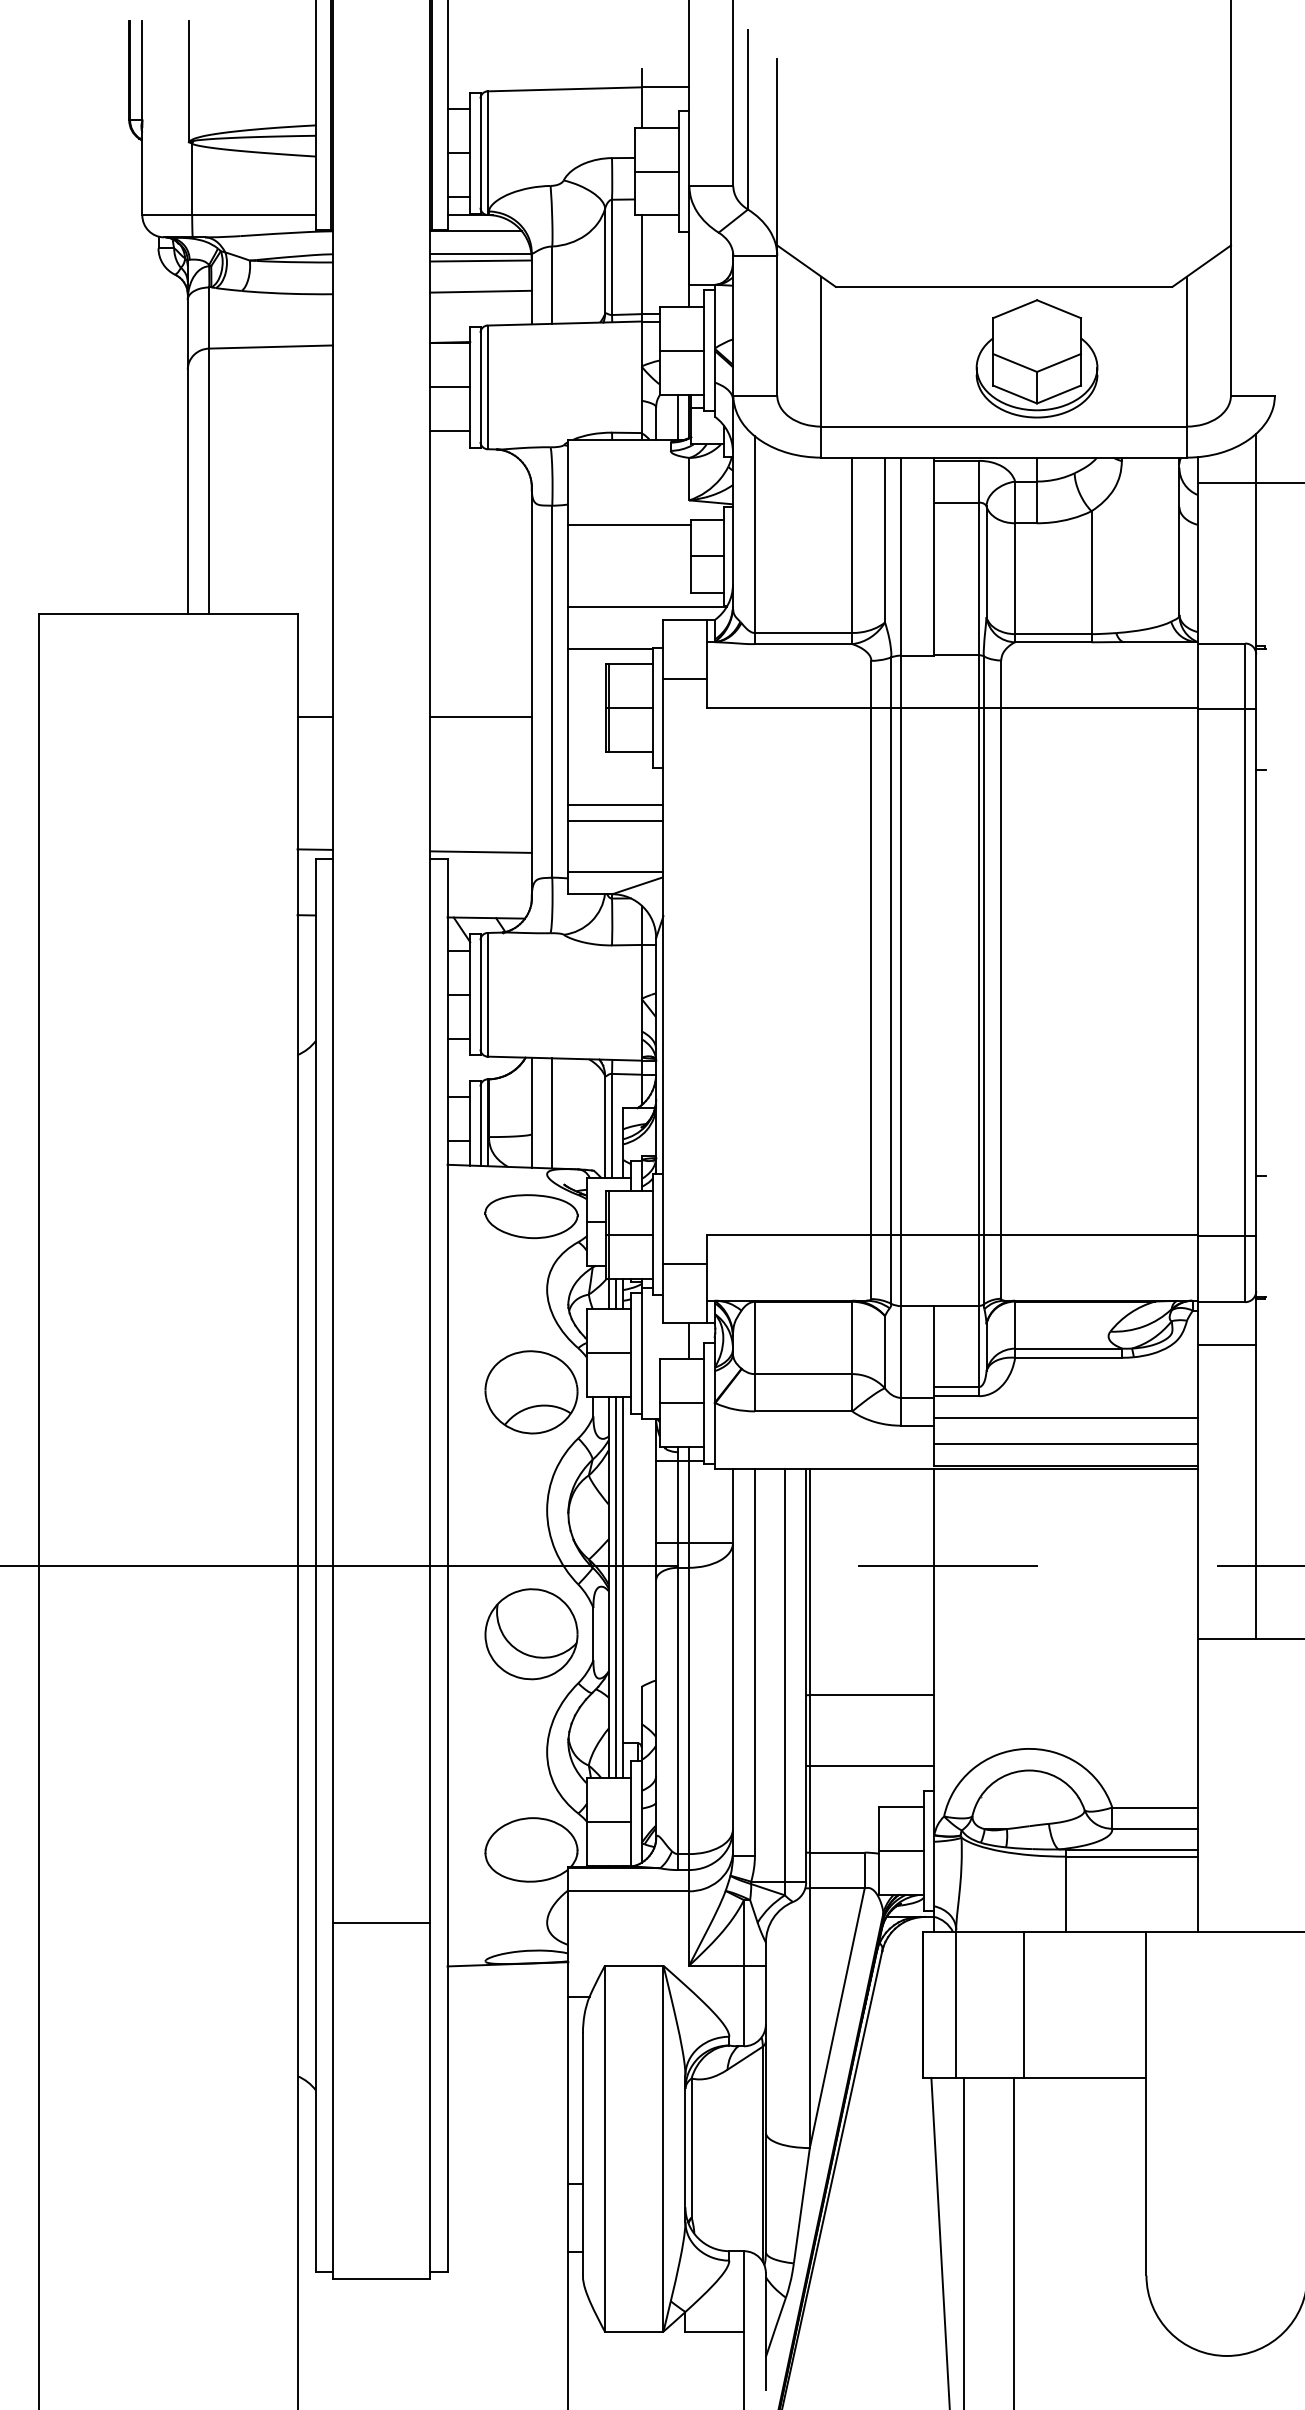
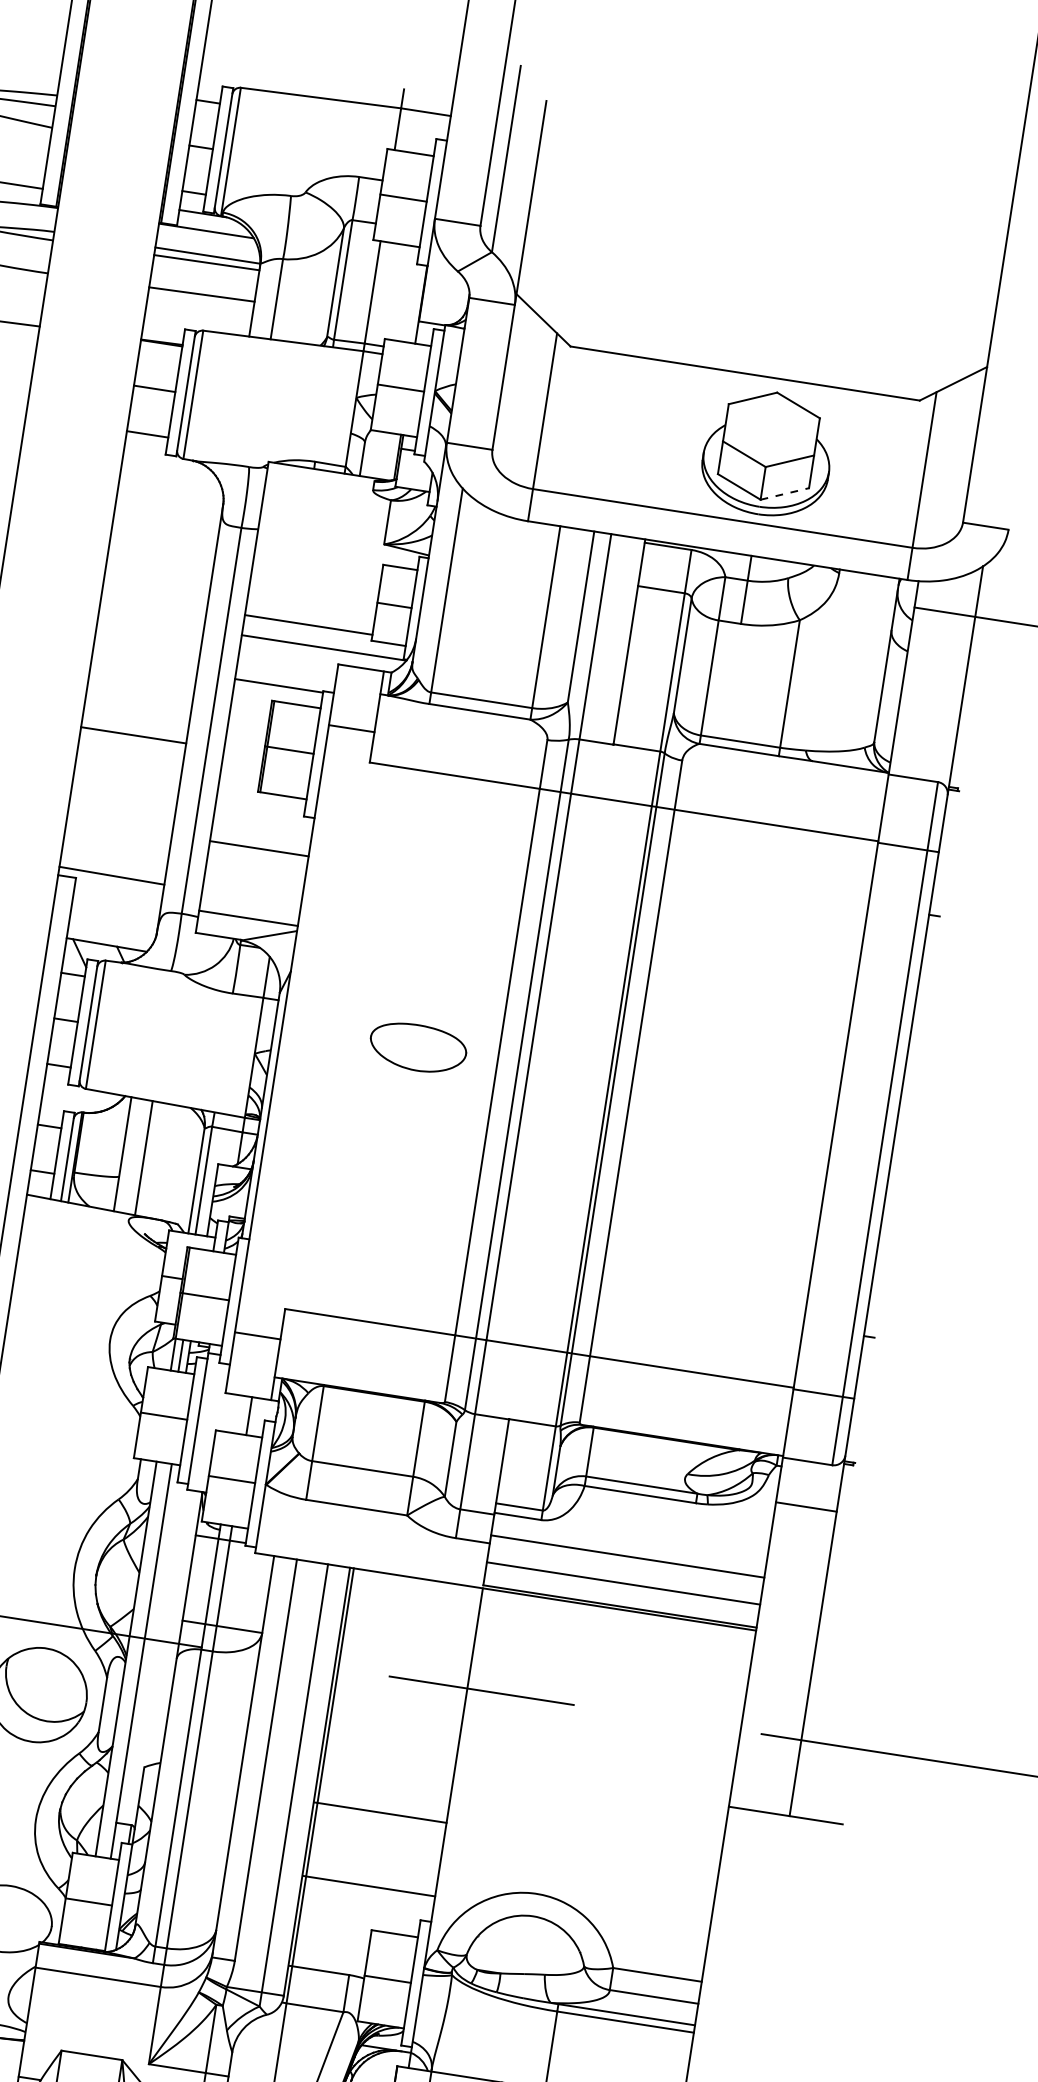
line: (1059, 394) -> (785, 494), solid -> dashed
line: (678, 416) -> (386, 455), removed
line: (629, 525) -> (308, 625), moved
line: (615, 821) -> (256, 865), removed
part: (531, 1216) -> (418, 1047), moved
part: (531, 1392) -> (77, 1444), removed
line: (615, 1587) -> (133, 1660), removed

